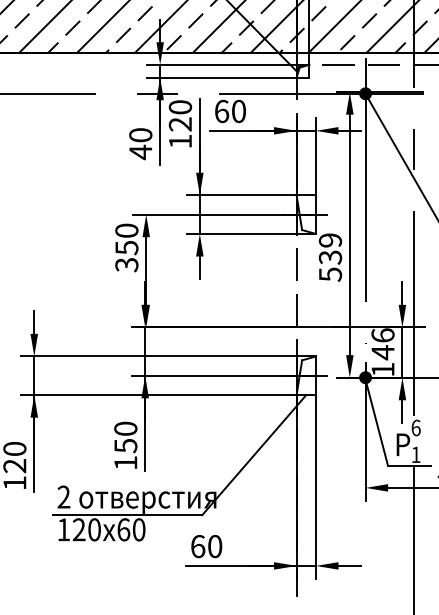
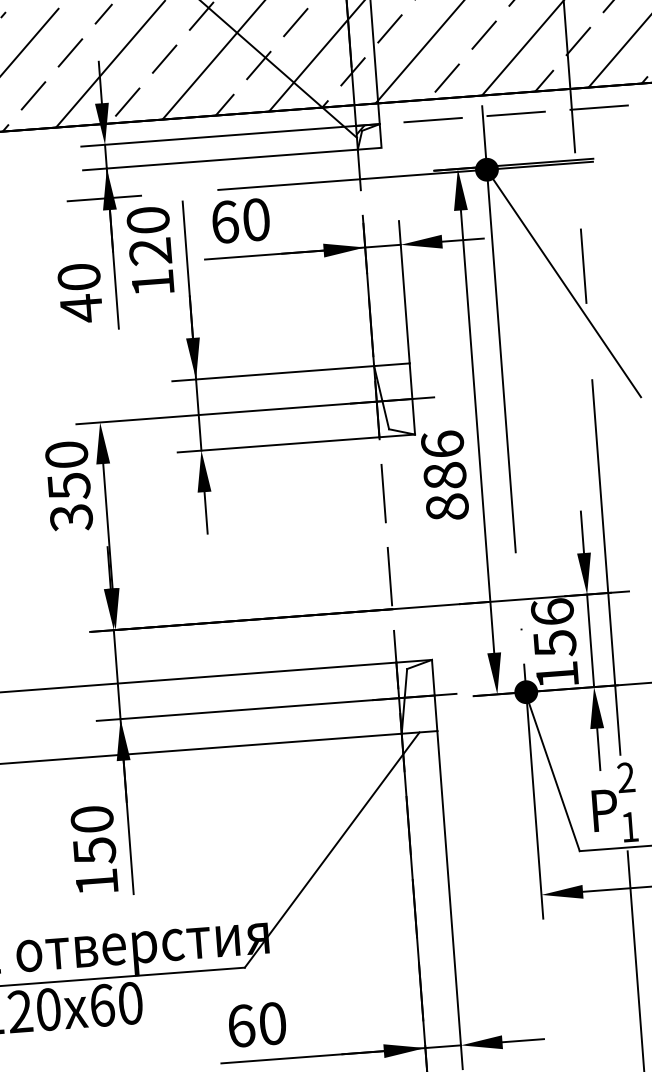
text: (330, 257) -> (445, 475), 539 -> 886
text: (382, 352) -> (553, 643), 146 -> 156
text: (415, 427) -> (625, 776), 6 -> 2

